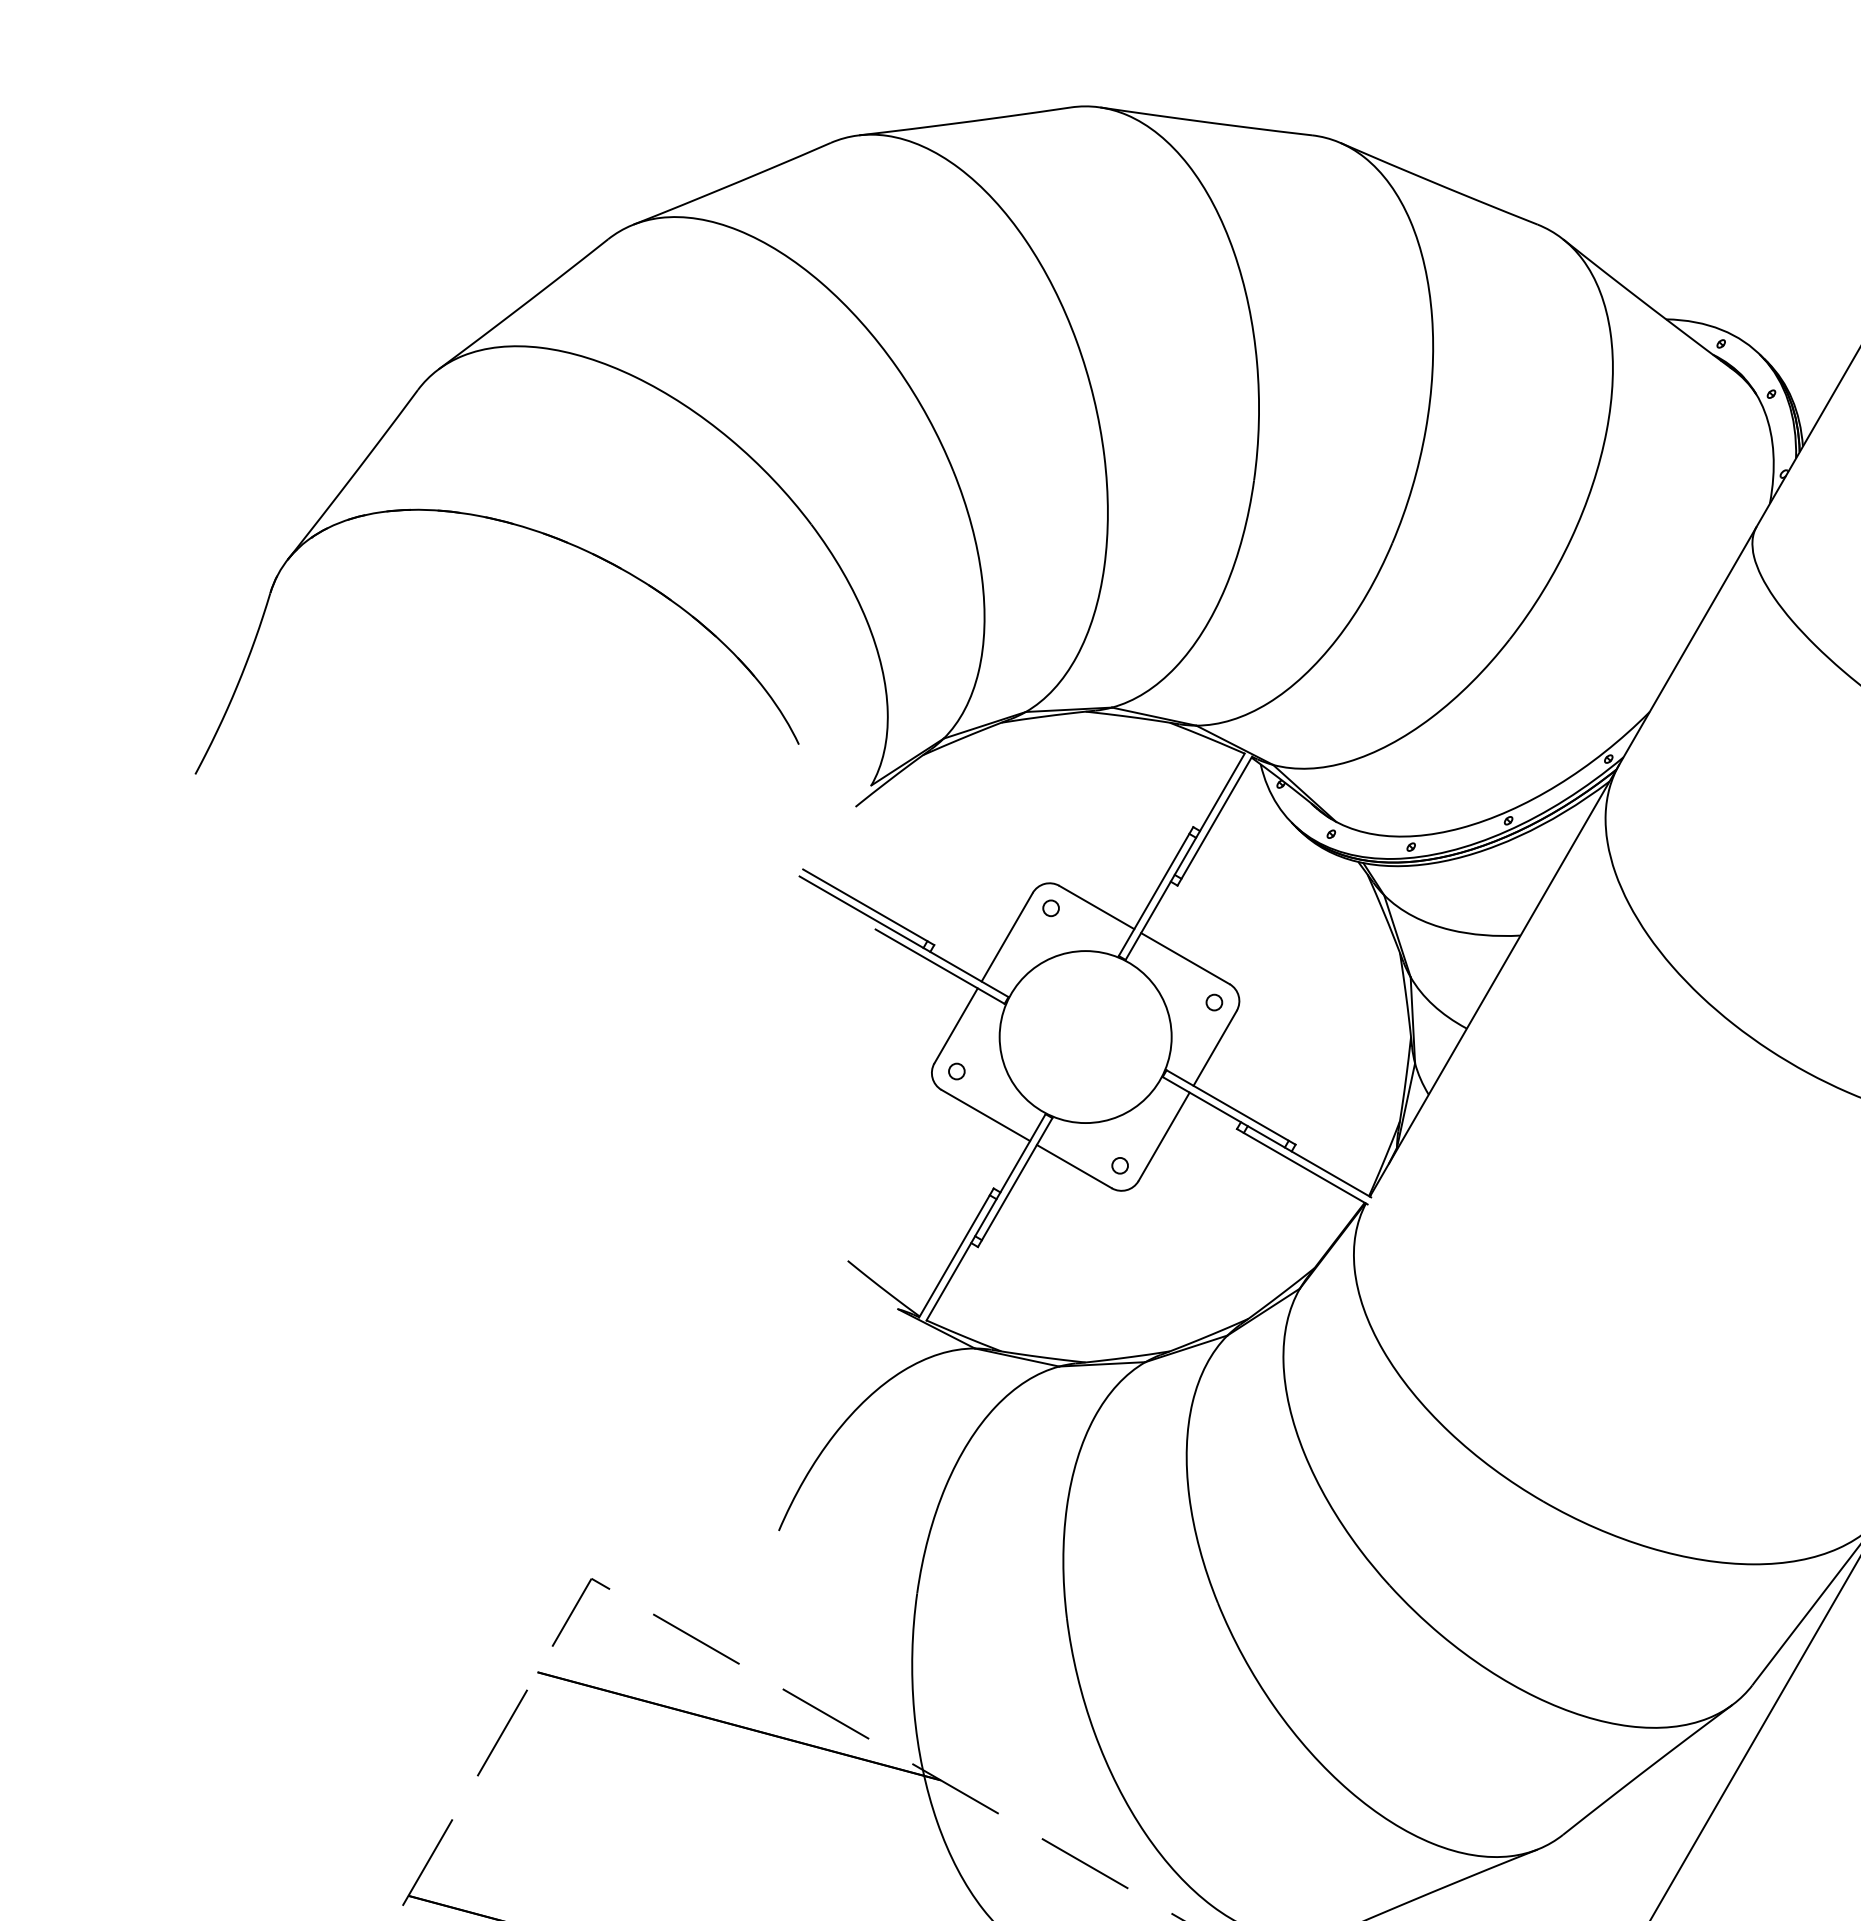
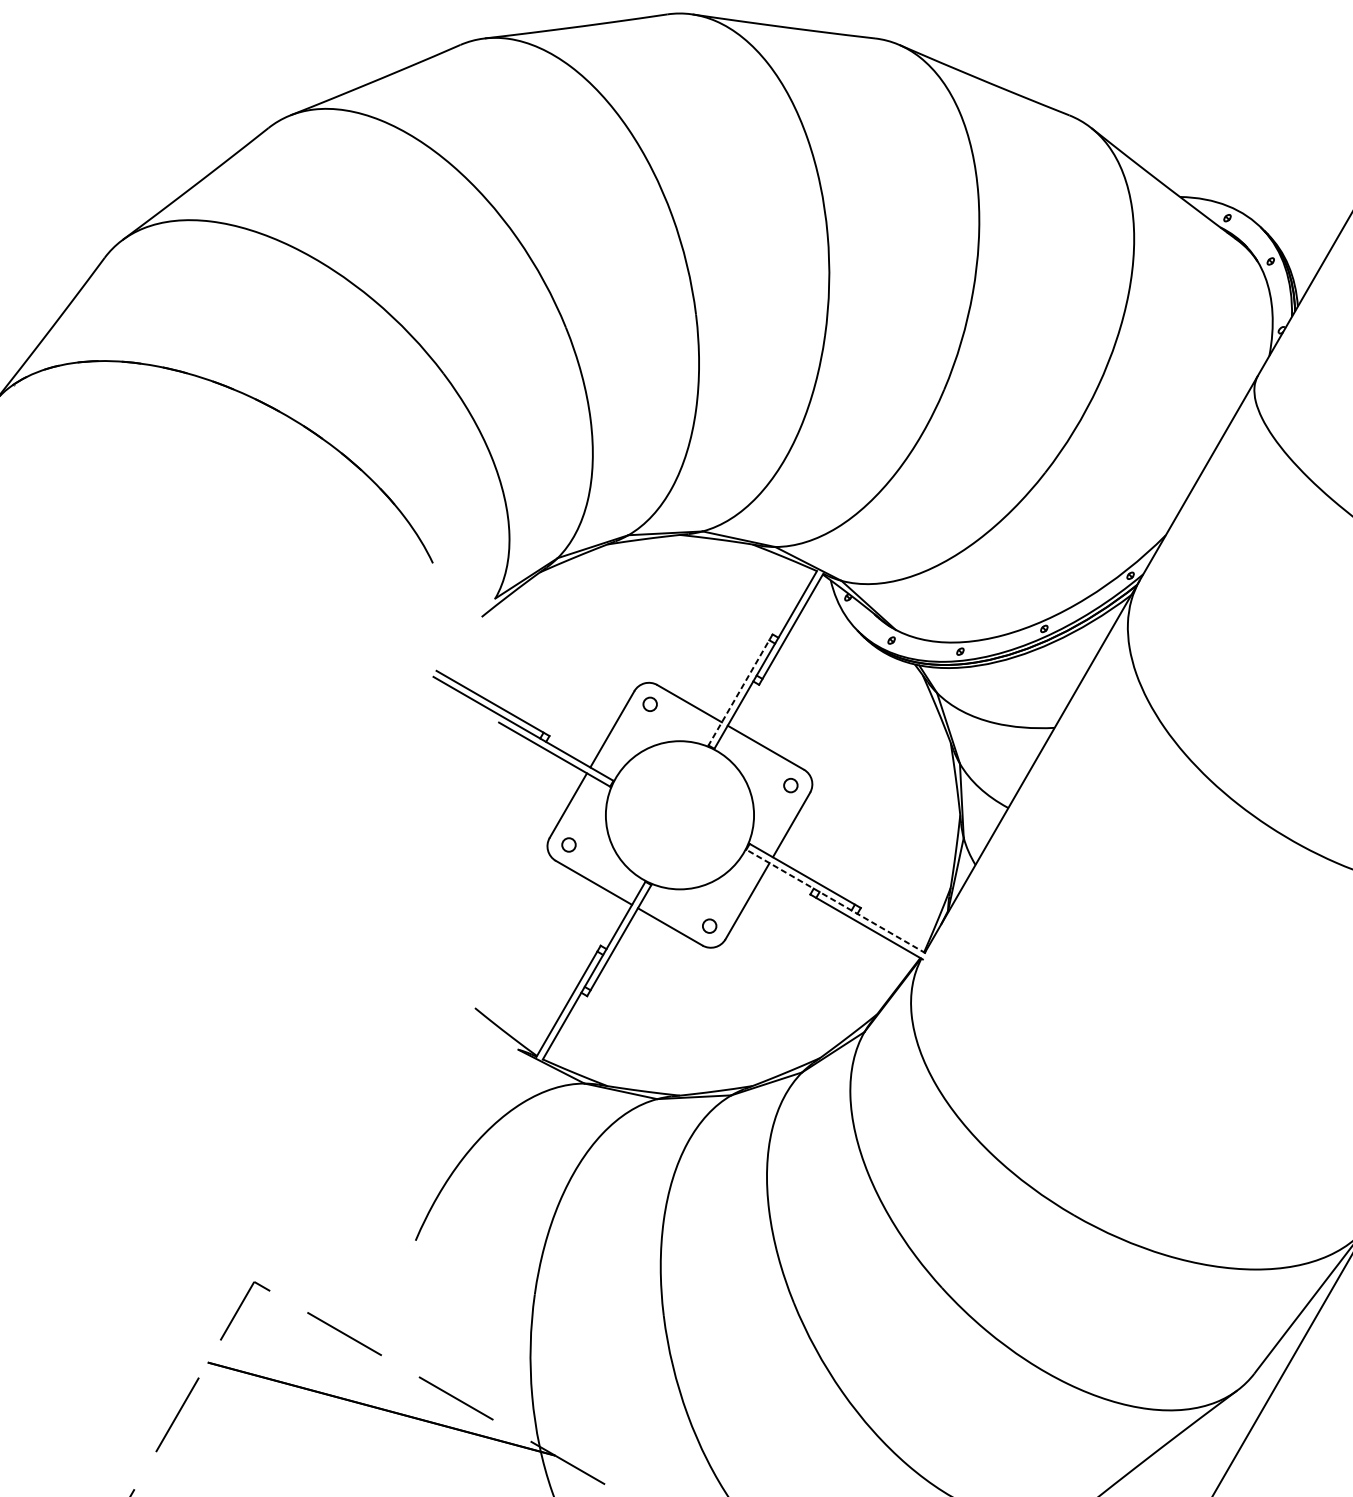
line: (1155, 892) -> (740, 690), solid -> dashed
line: (1266, 1136) -> (835, 900), solid -> dashed

